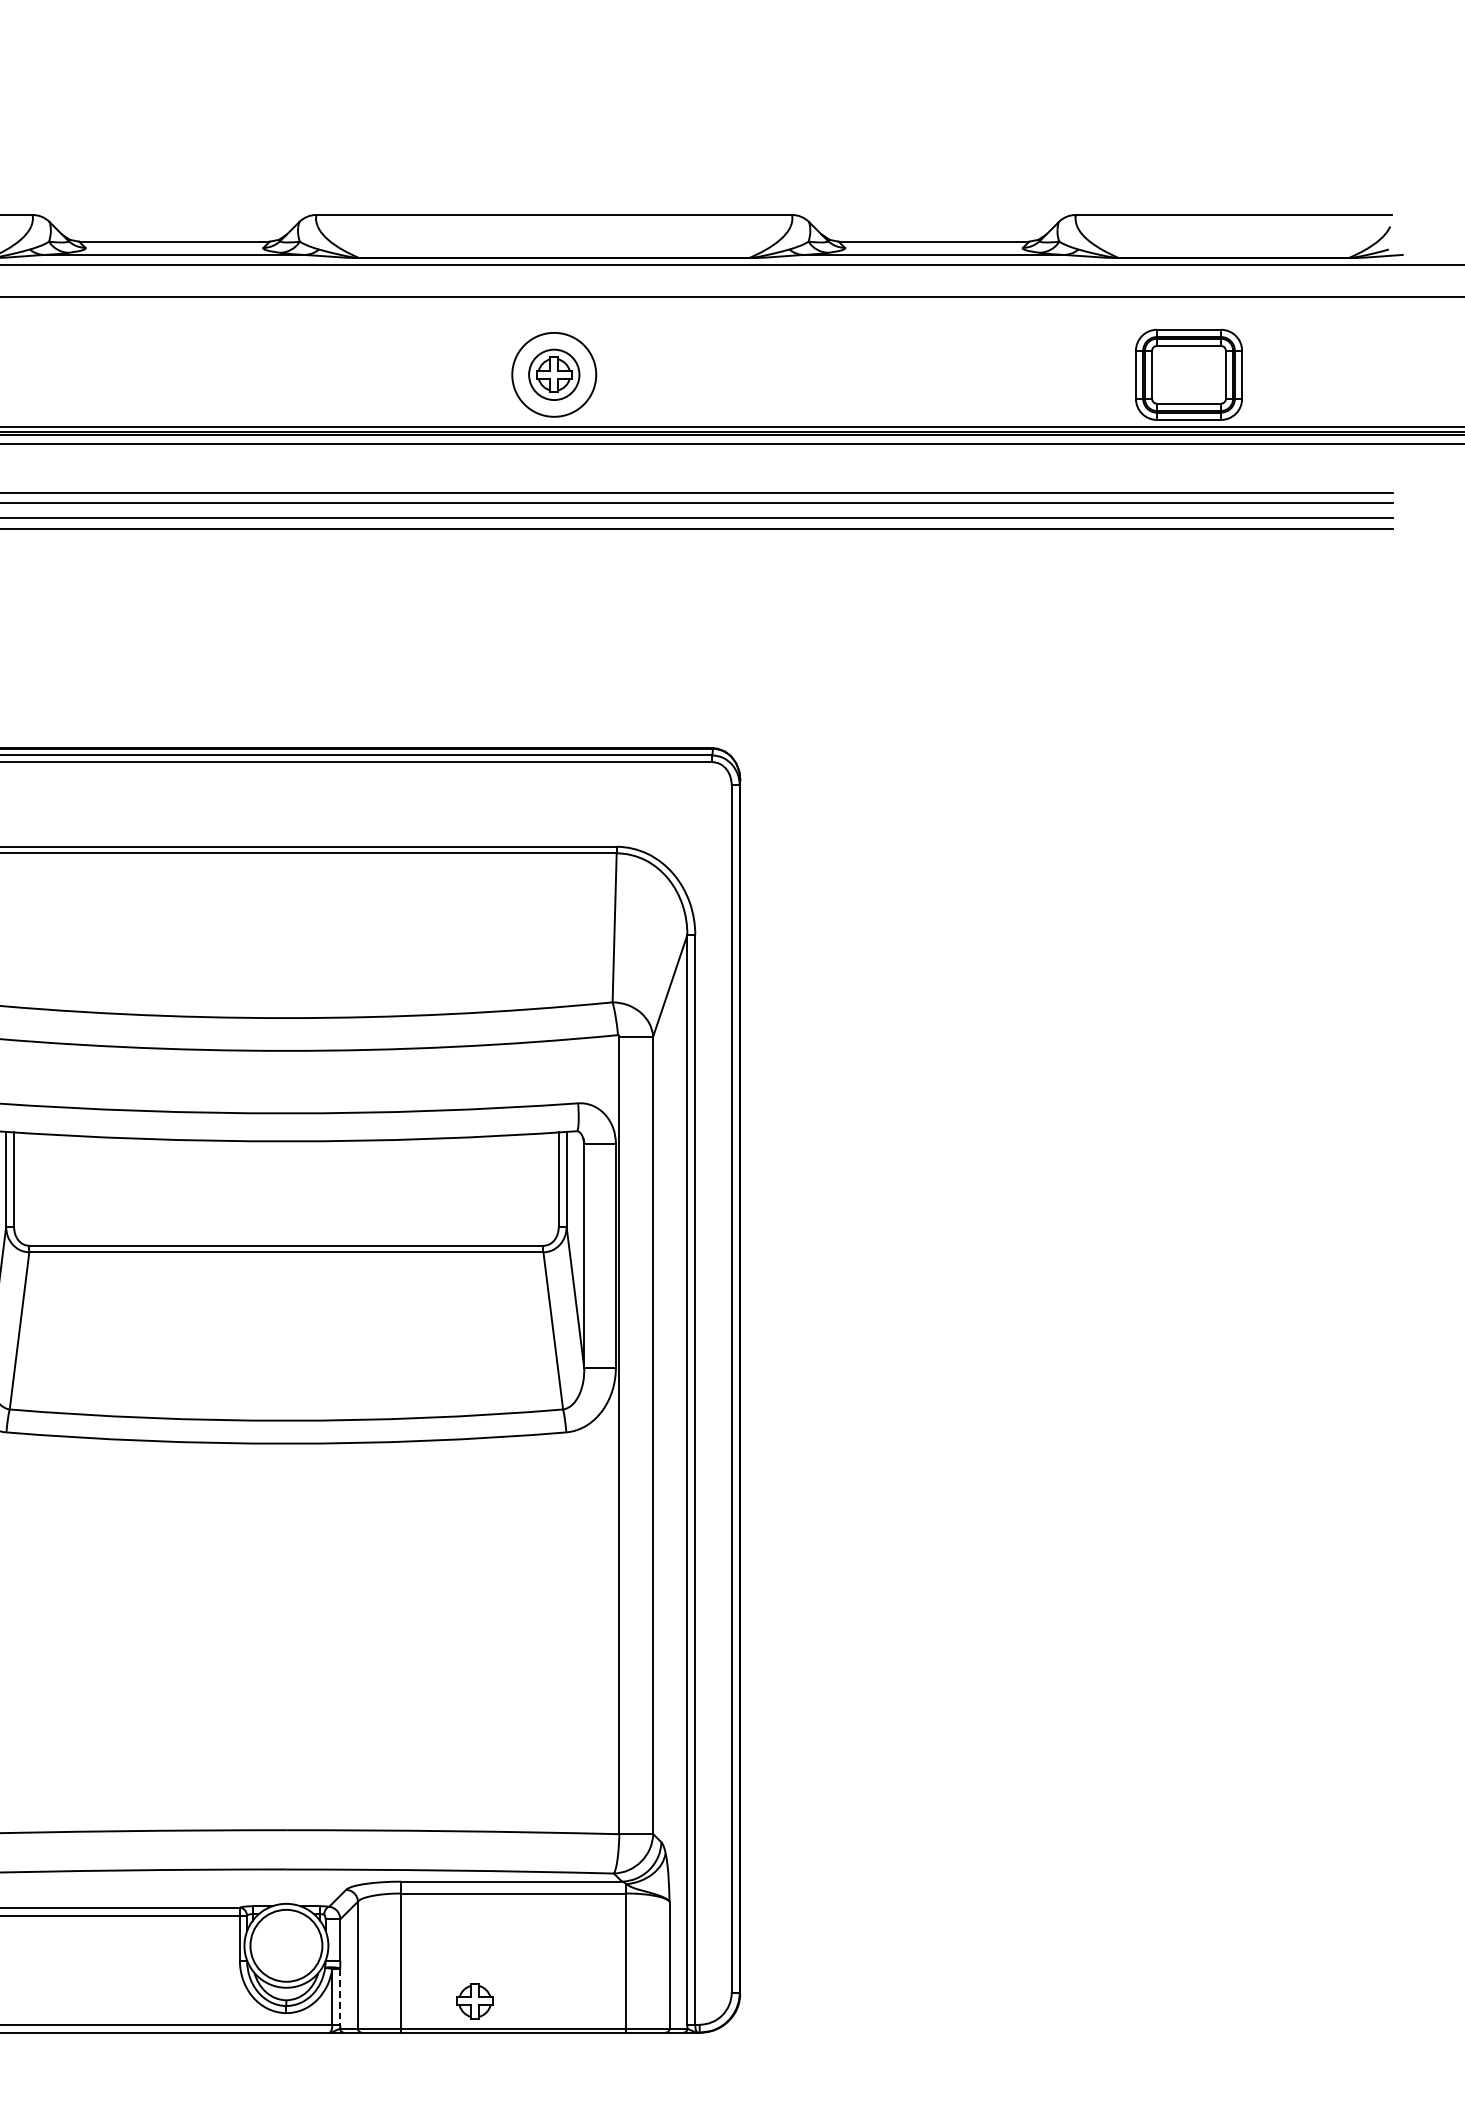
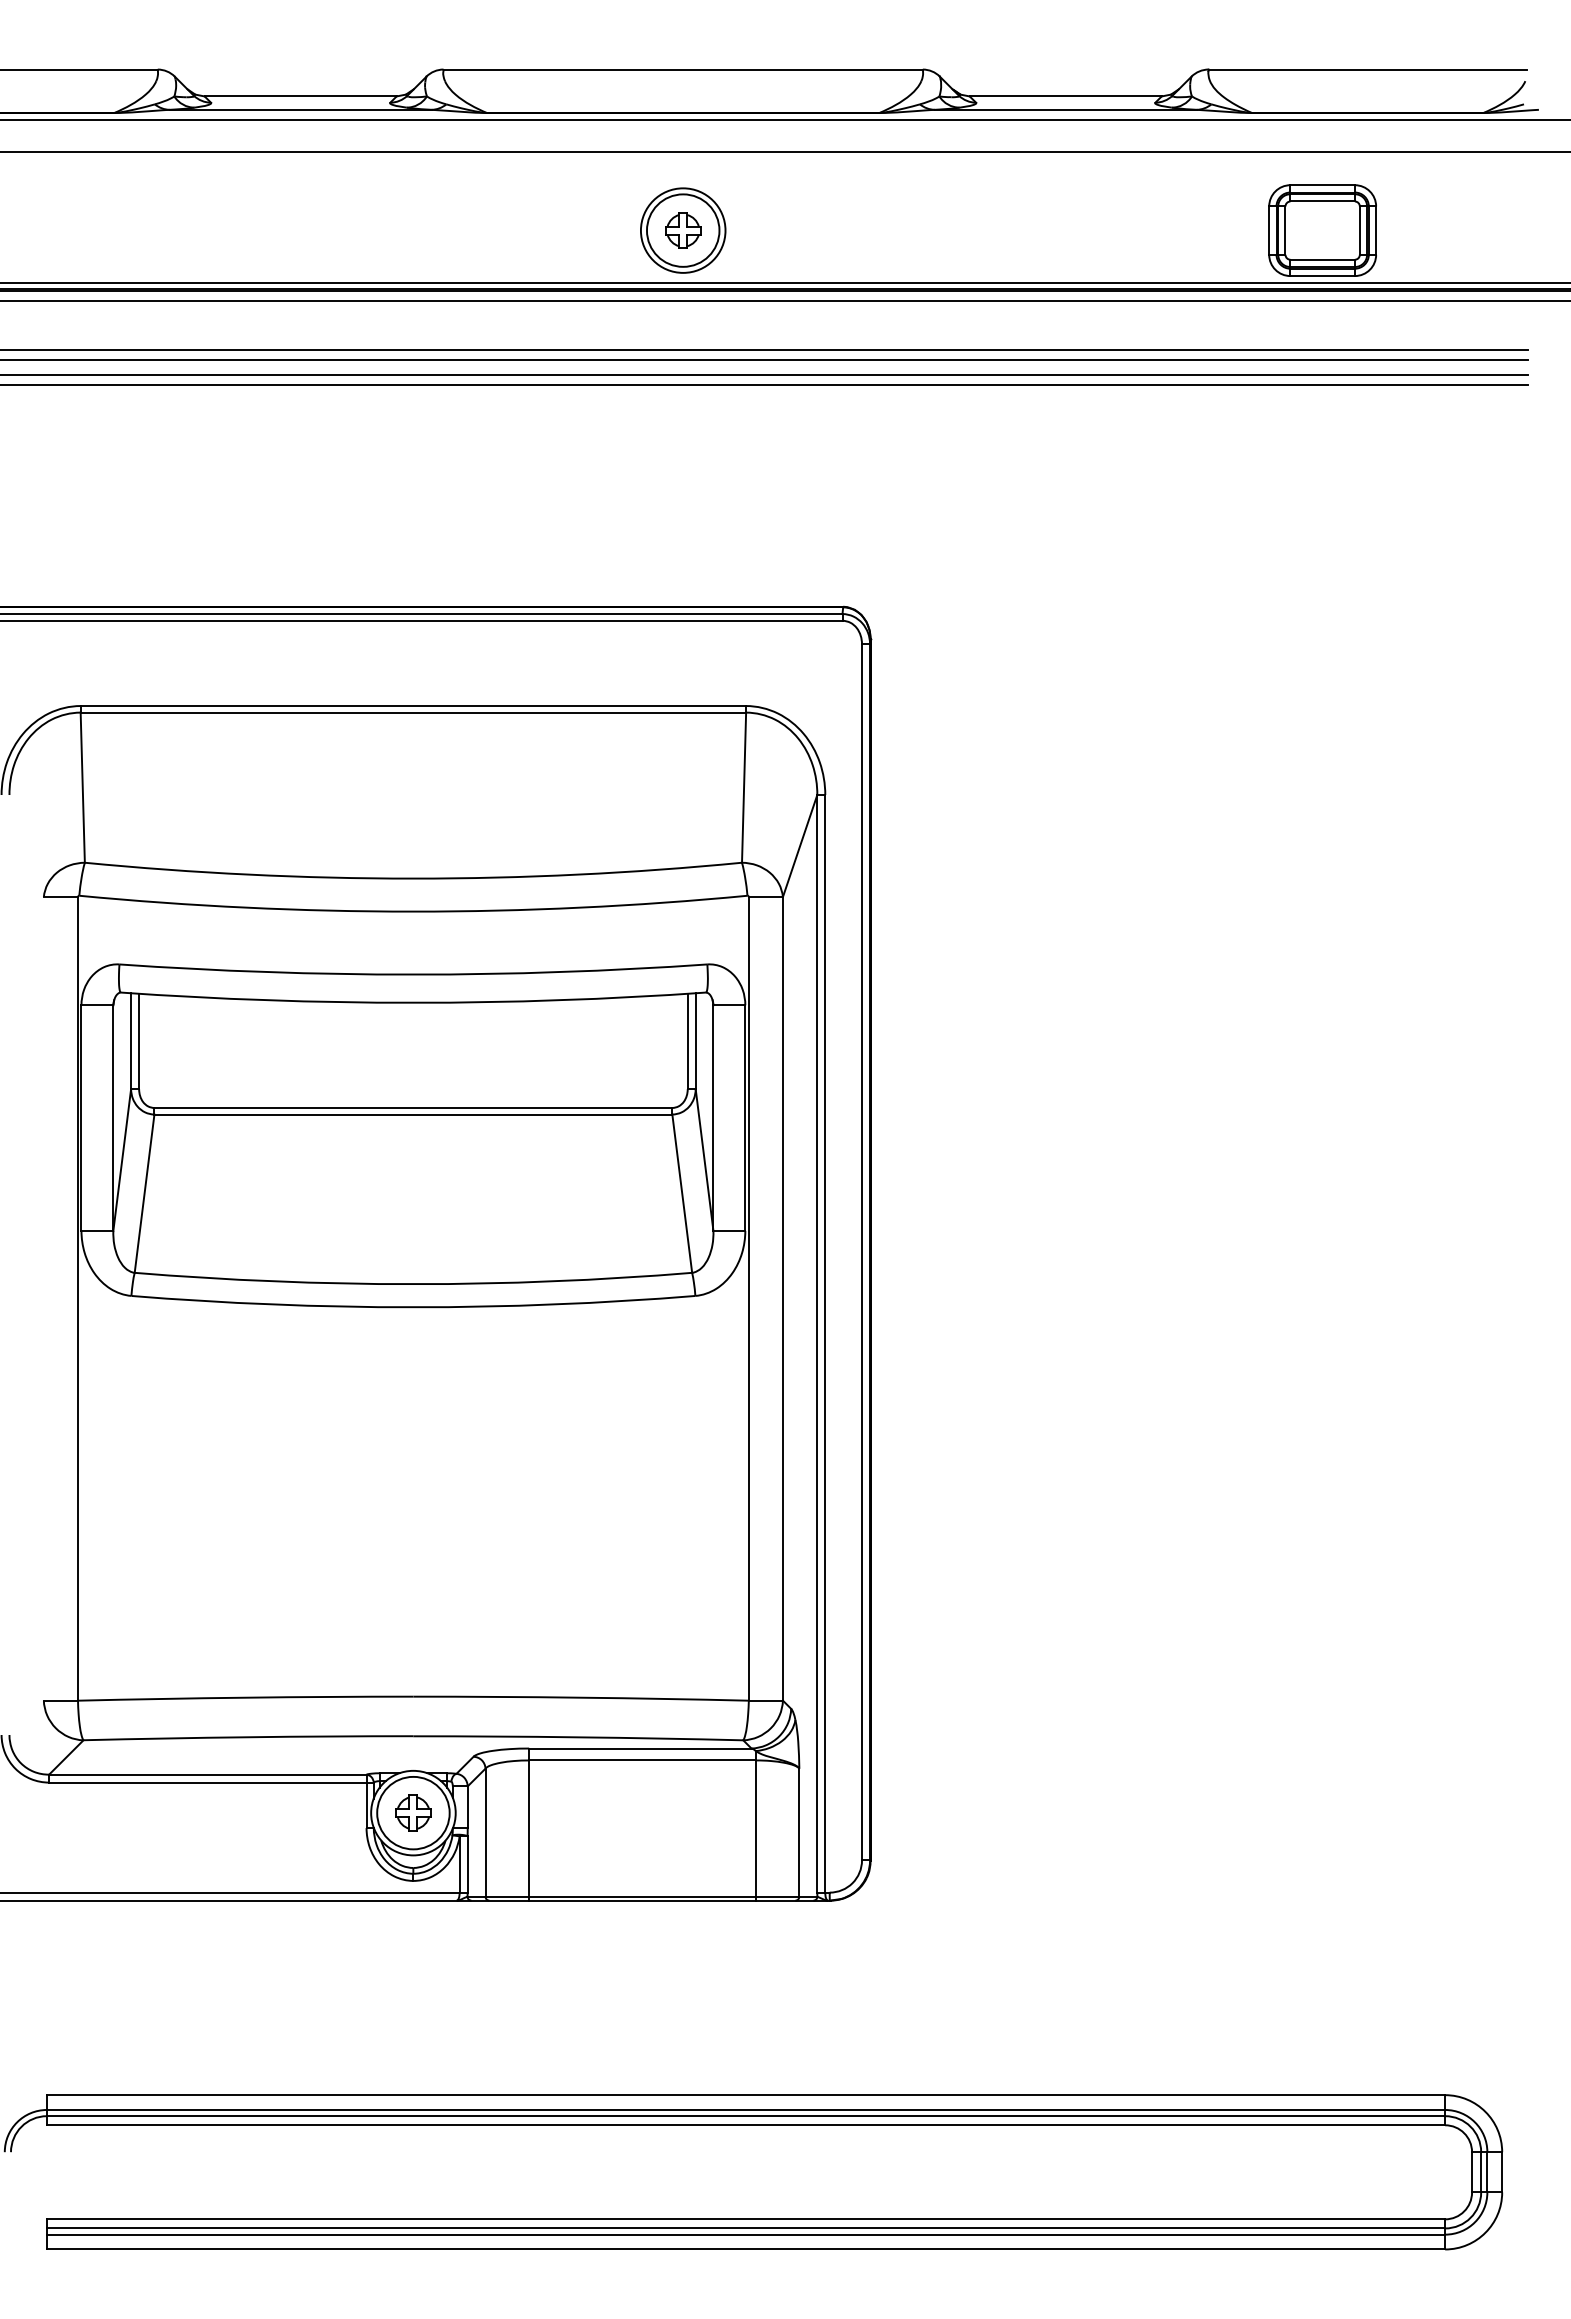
circle: (553, 374) -> (682, 230), size x1.43
line: (340, 1996) -> (467, 1864), dashed -> solid
part: (475, 2000) -> (413, 1812), moved

